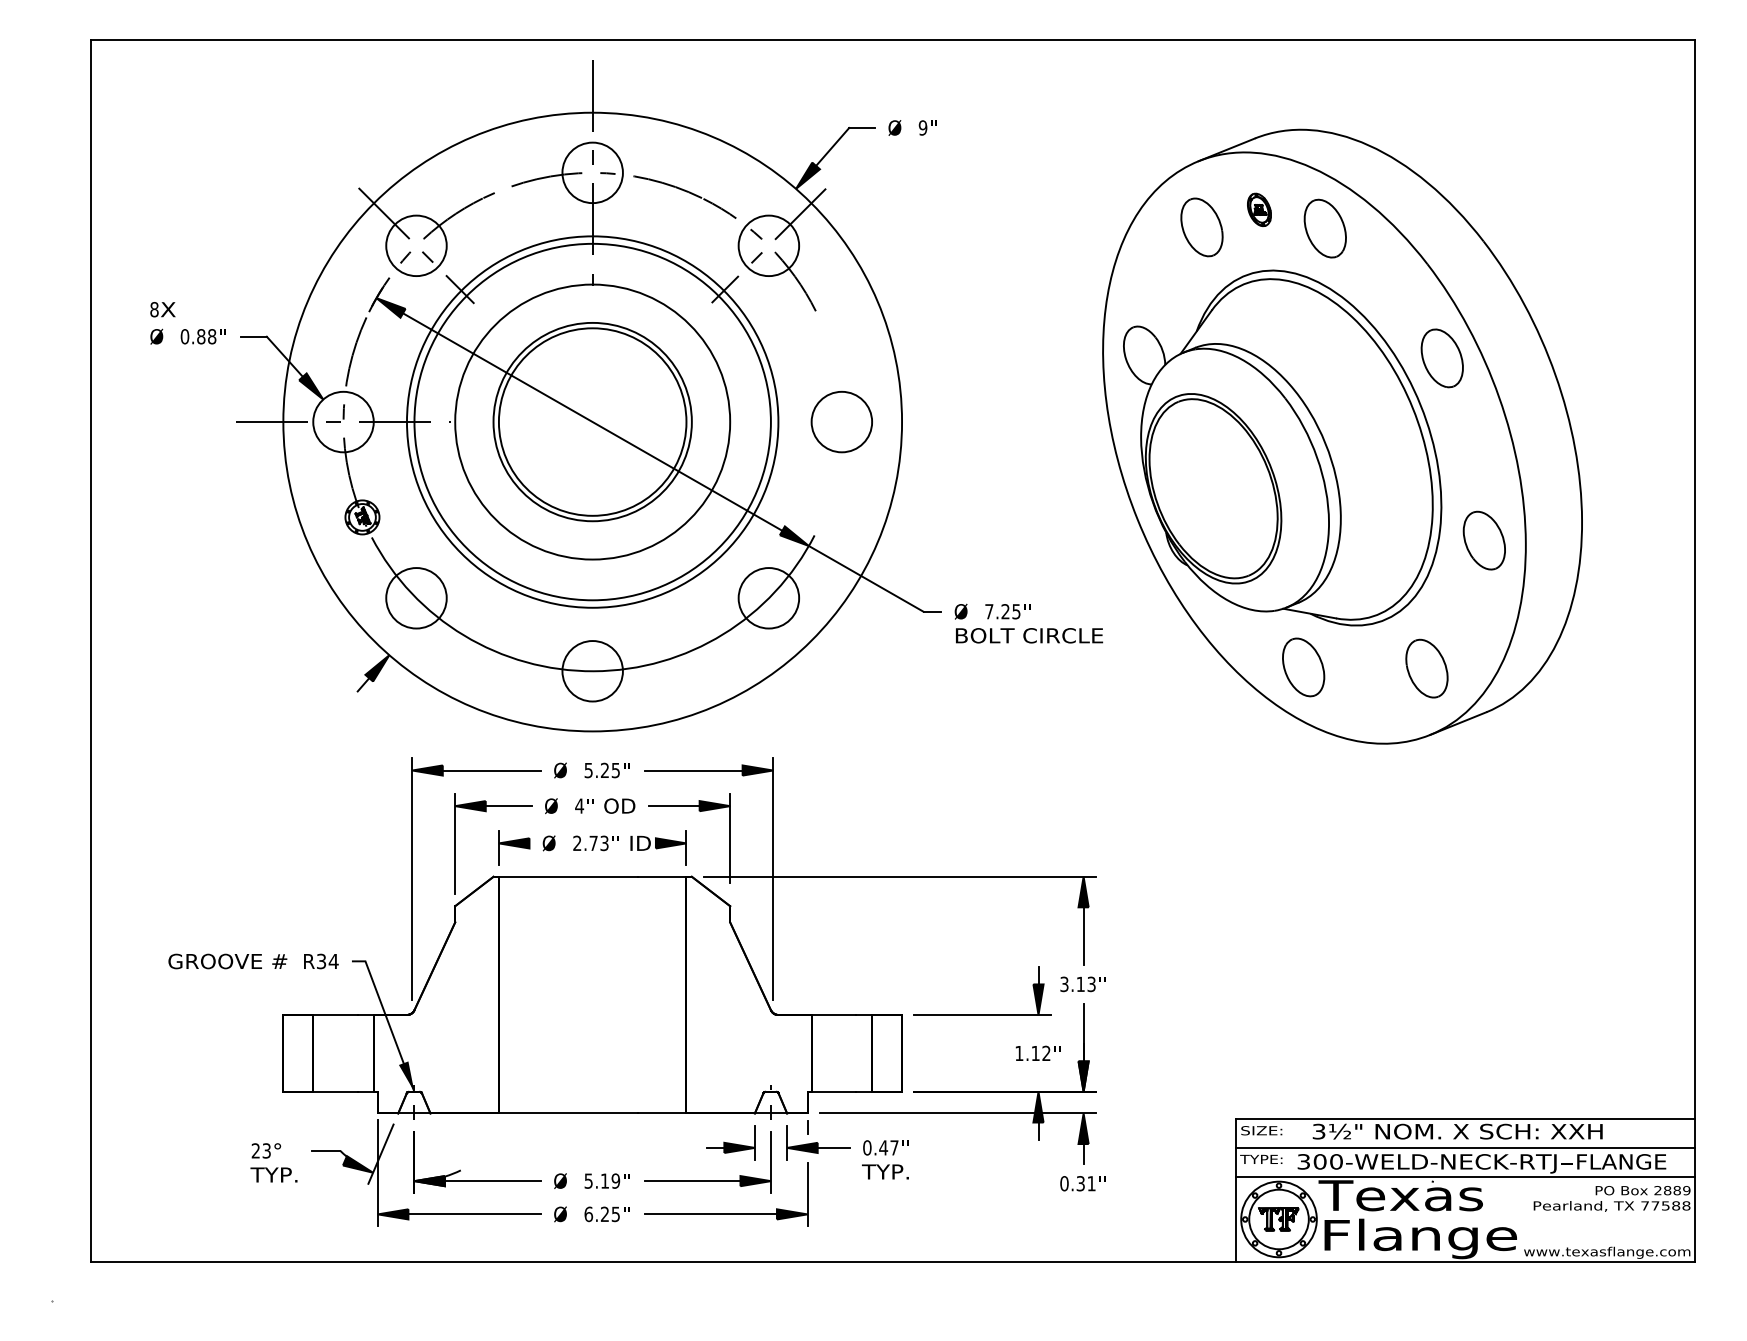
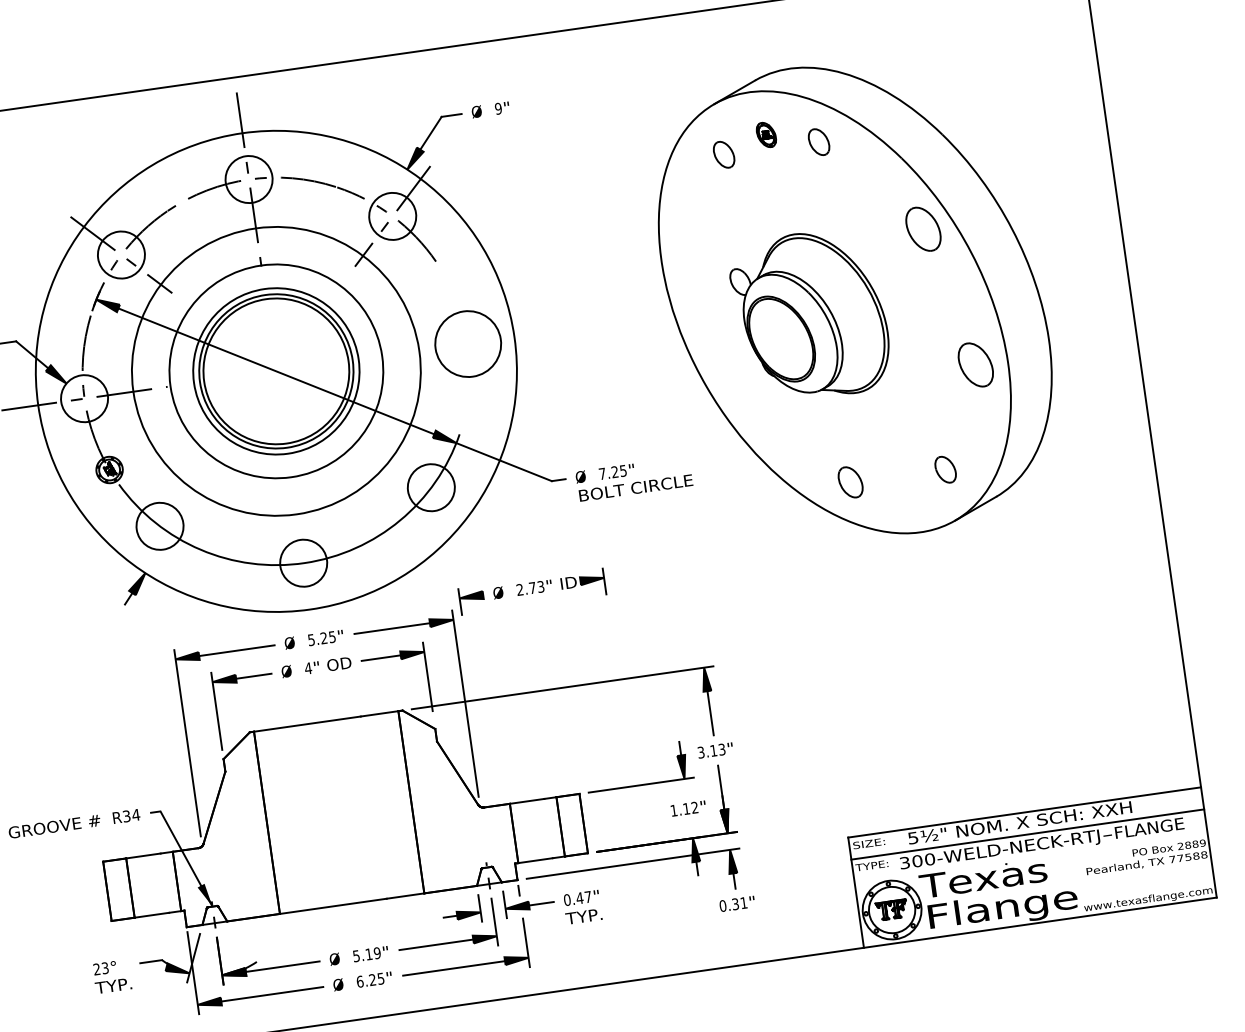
part: (1201, 227) -> (723, 154), size x0.6
part: (1324, 228) -> (818, 142), size x0.6
circle: (592, 421) -> (276, 370), size x0.6
circle: (841, 421) -> (467, 343), size x1.4
part: (1282, 447) -> (810, 315), size x0.6
part: (1303, 667) -> (850, 482), size x0.7
part: (1426, 668) -> (945, 469), size x0.6
part: (592, 847) -> (532, 591), moved
text: (1319, 1130) -> (913, 837), 3½" -> 5½"
line: (1465, 1176) -> (1030, 856), removed

